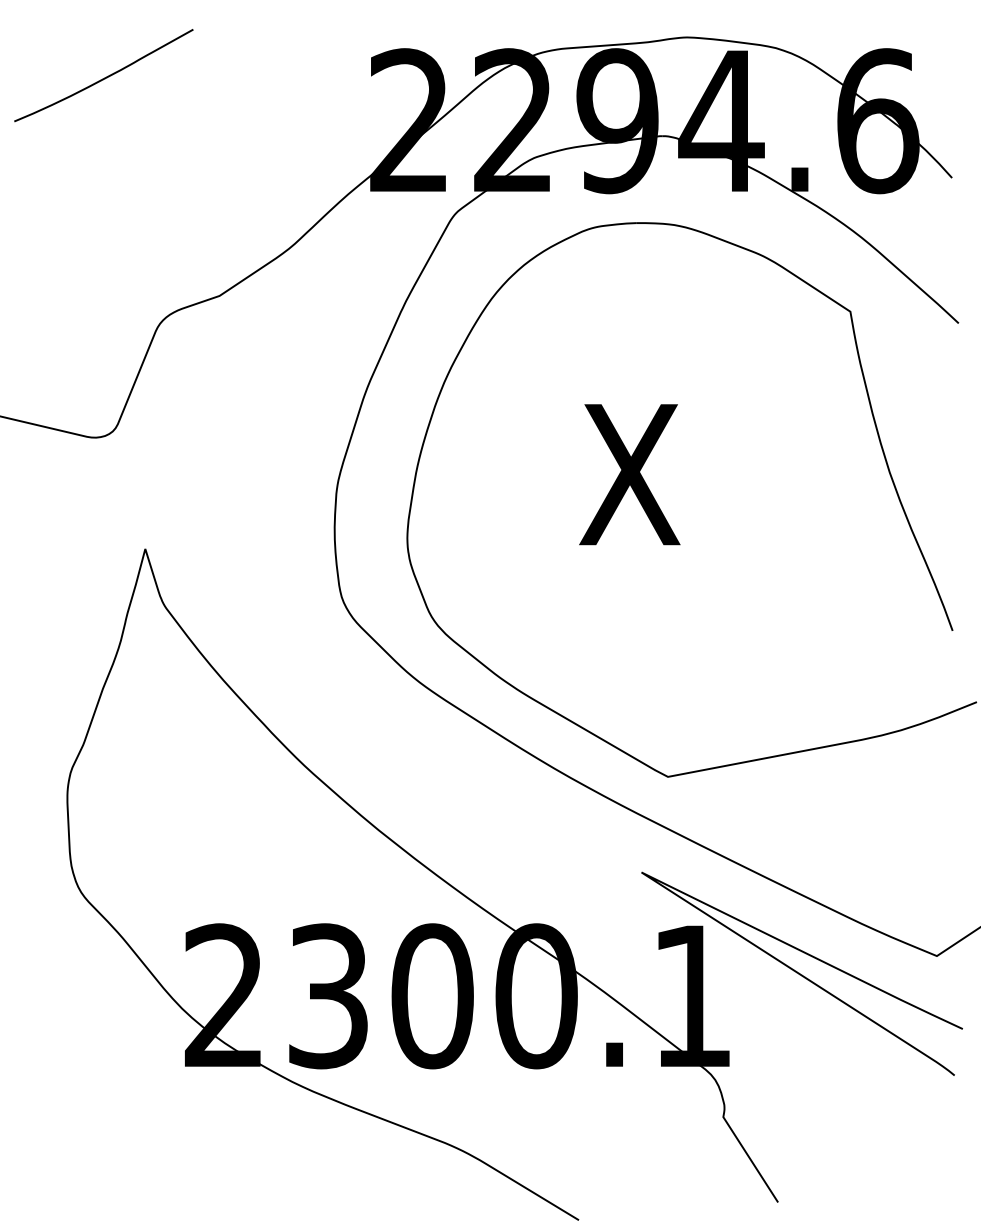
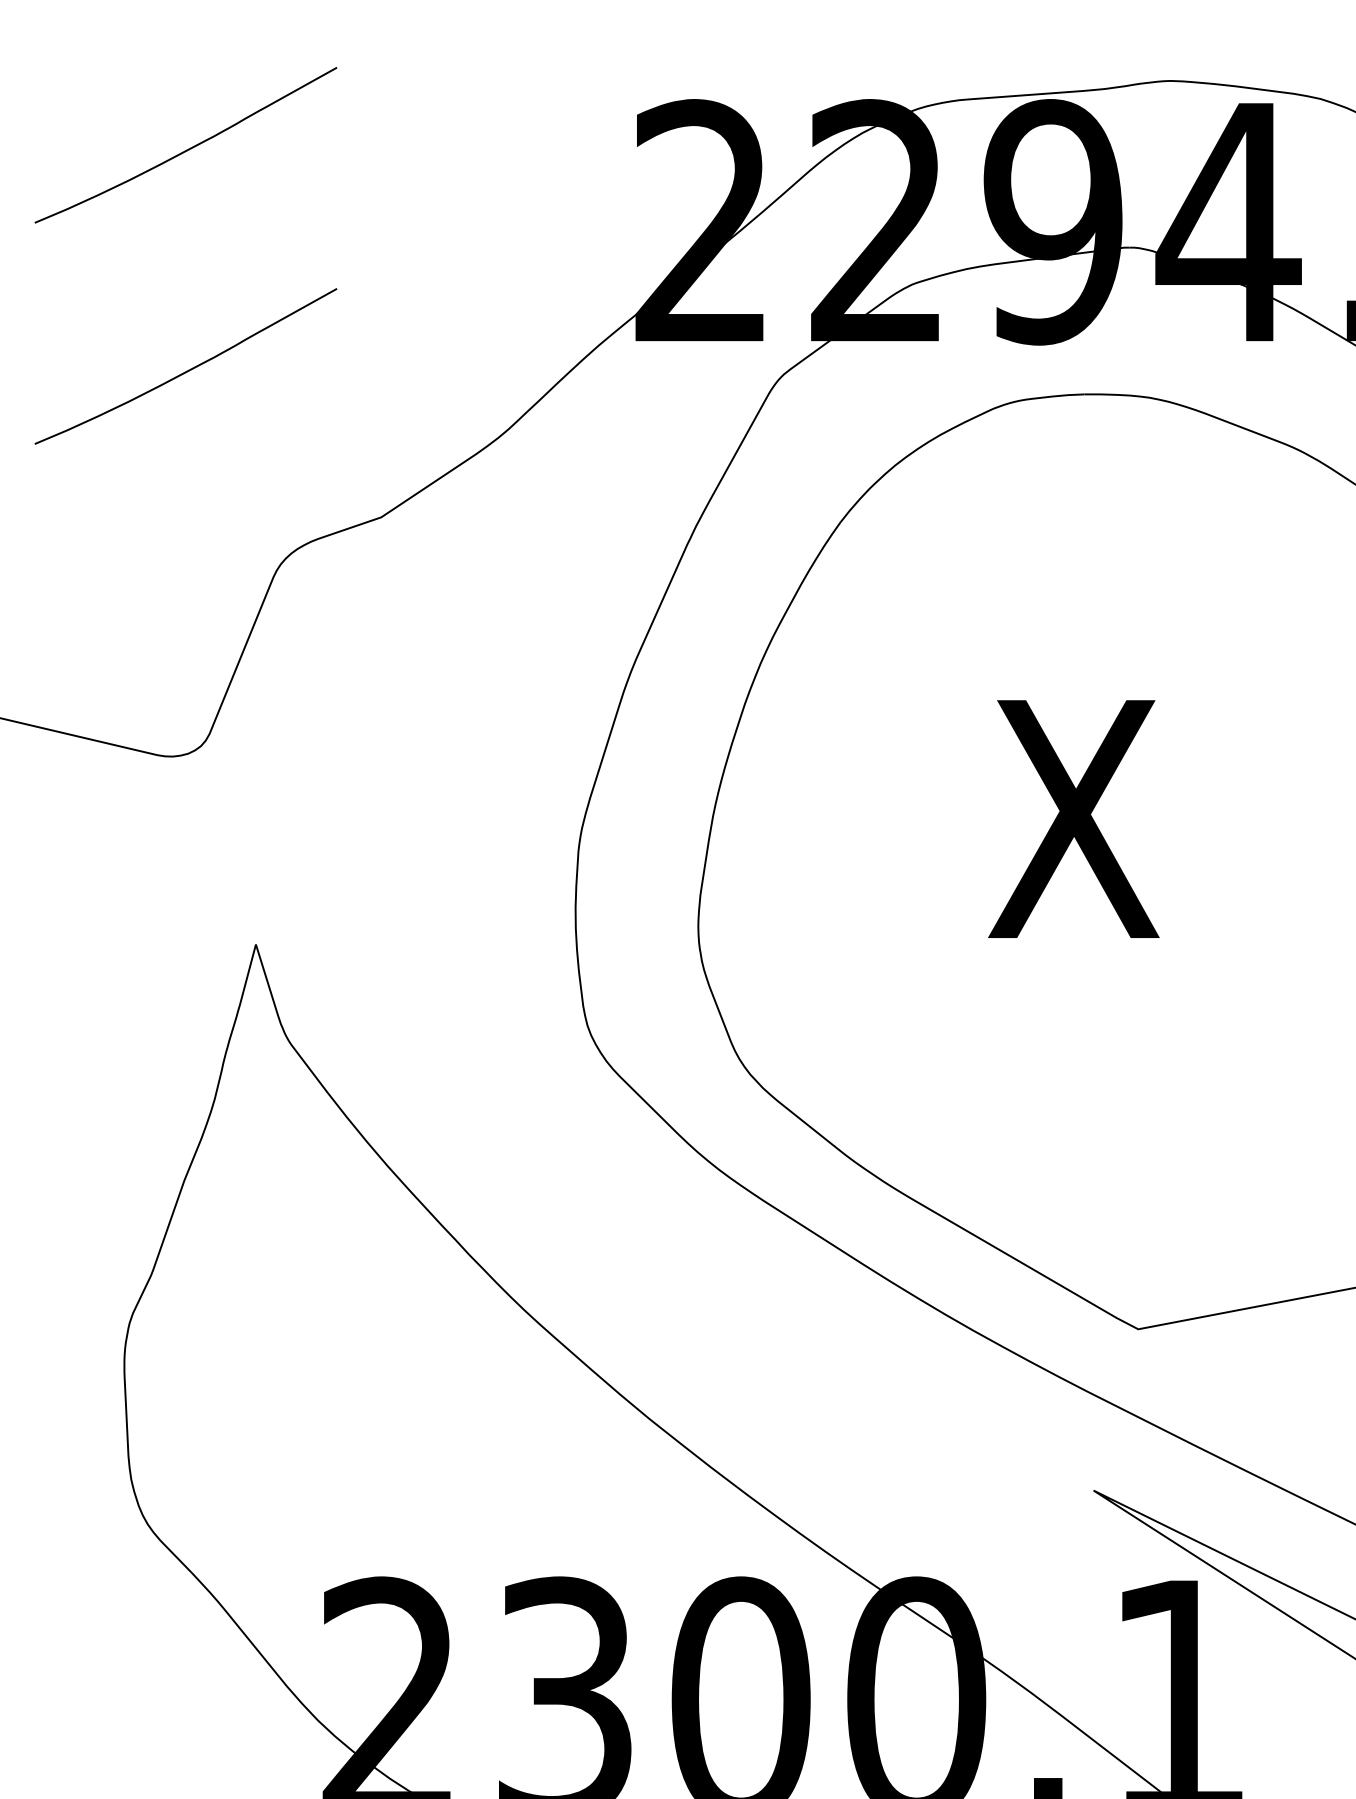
curve: (104, 208) -> (187, 369), added

